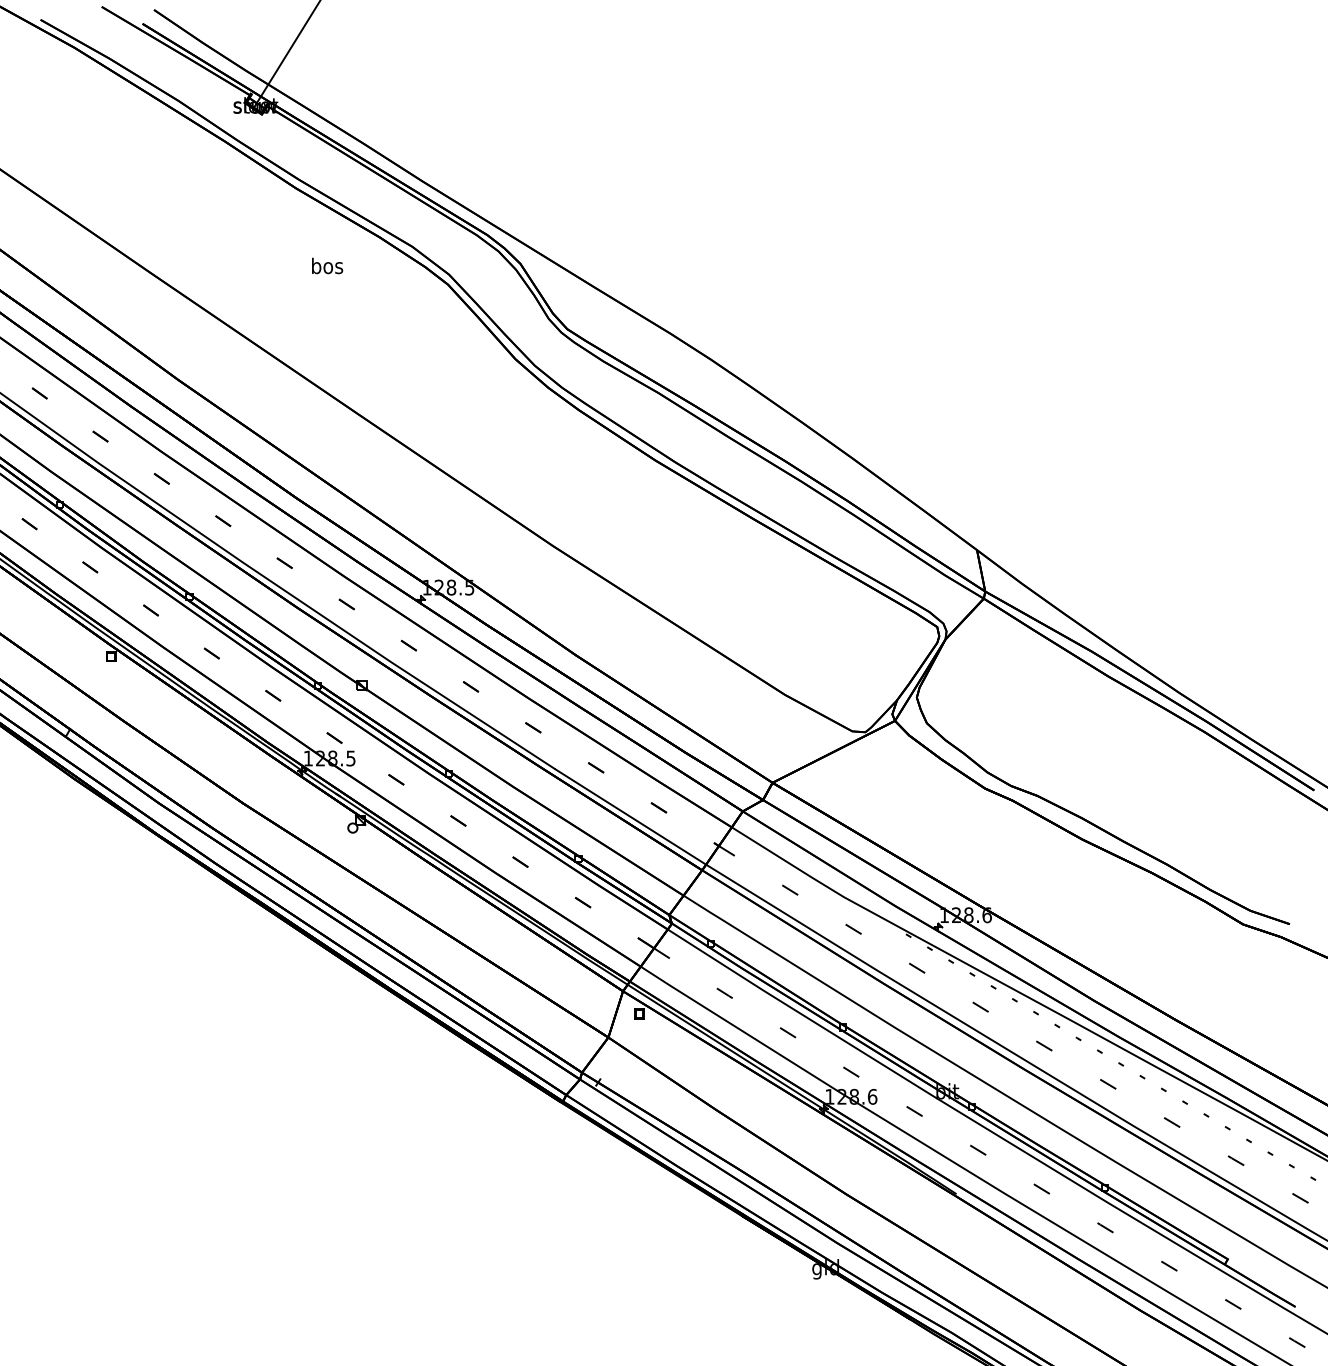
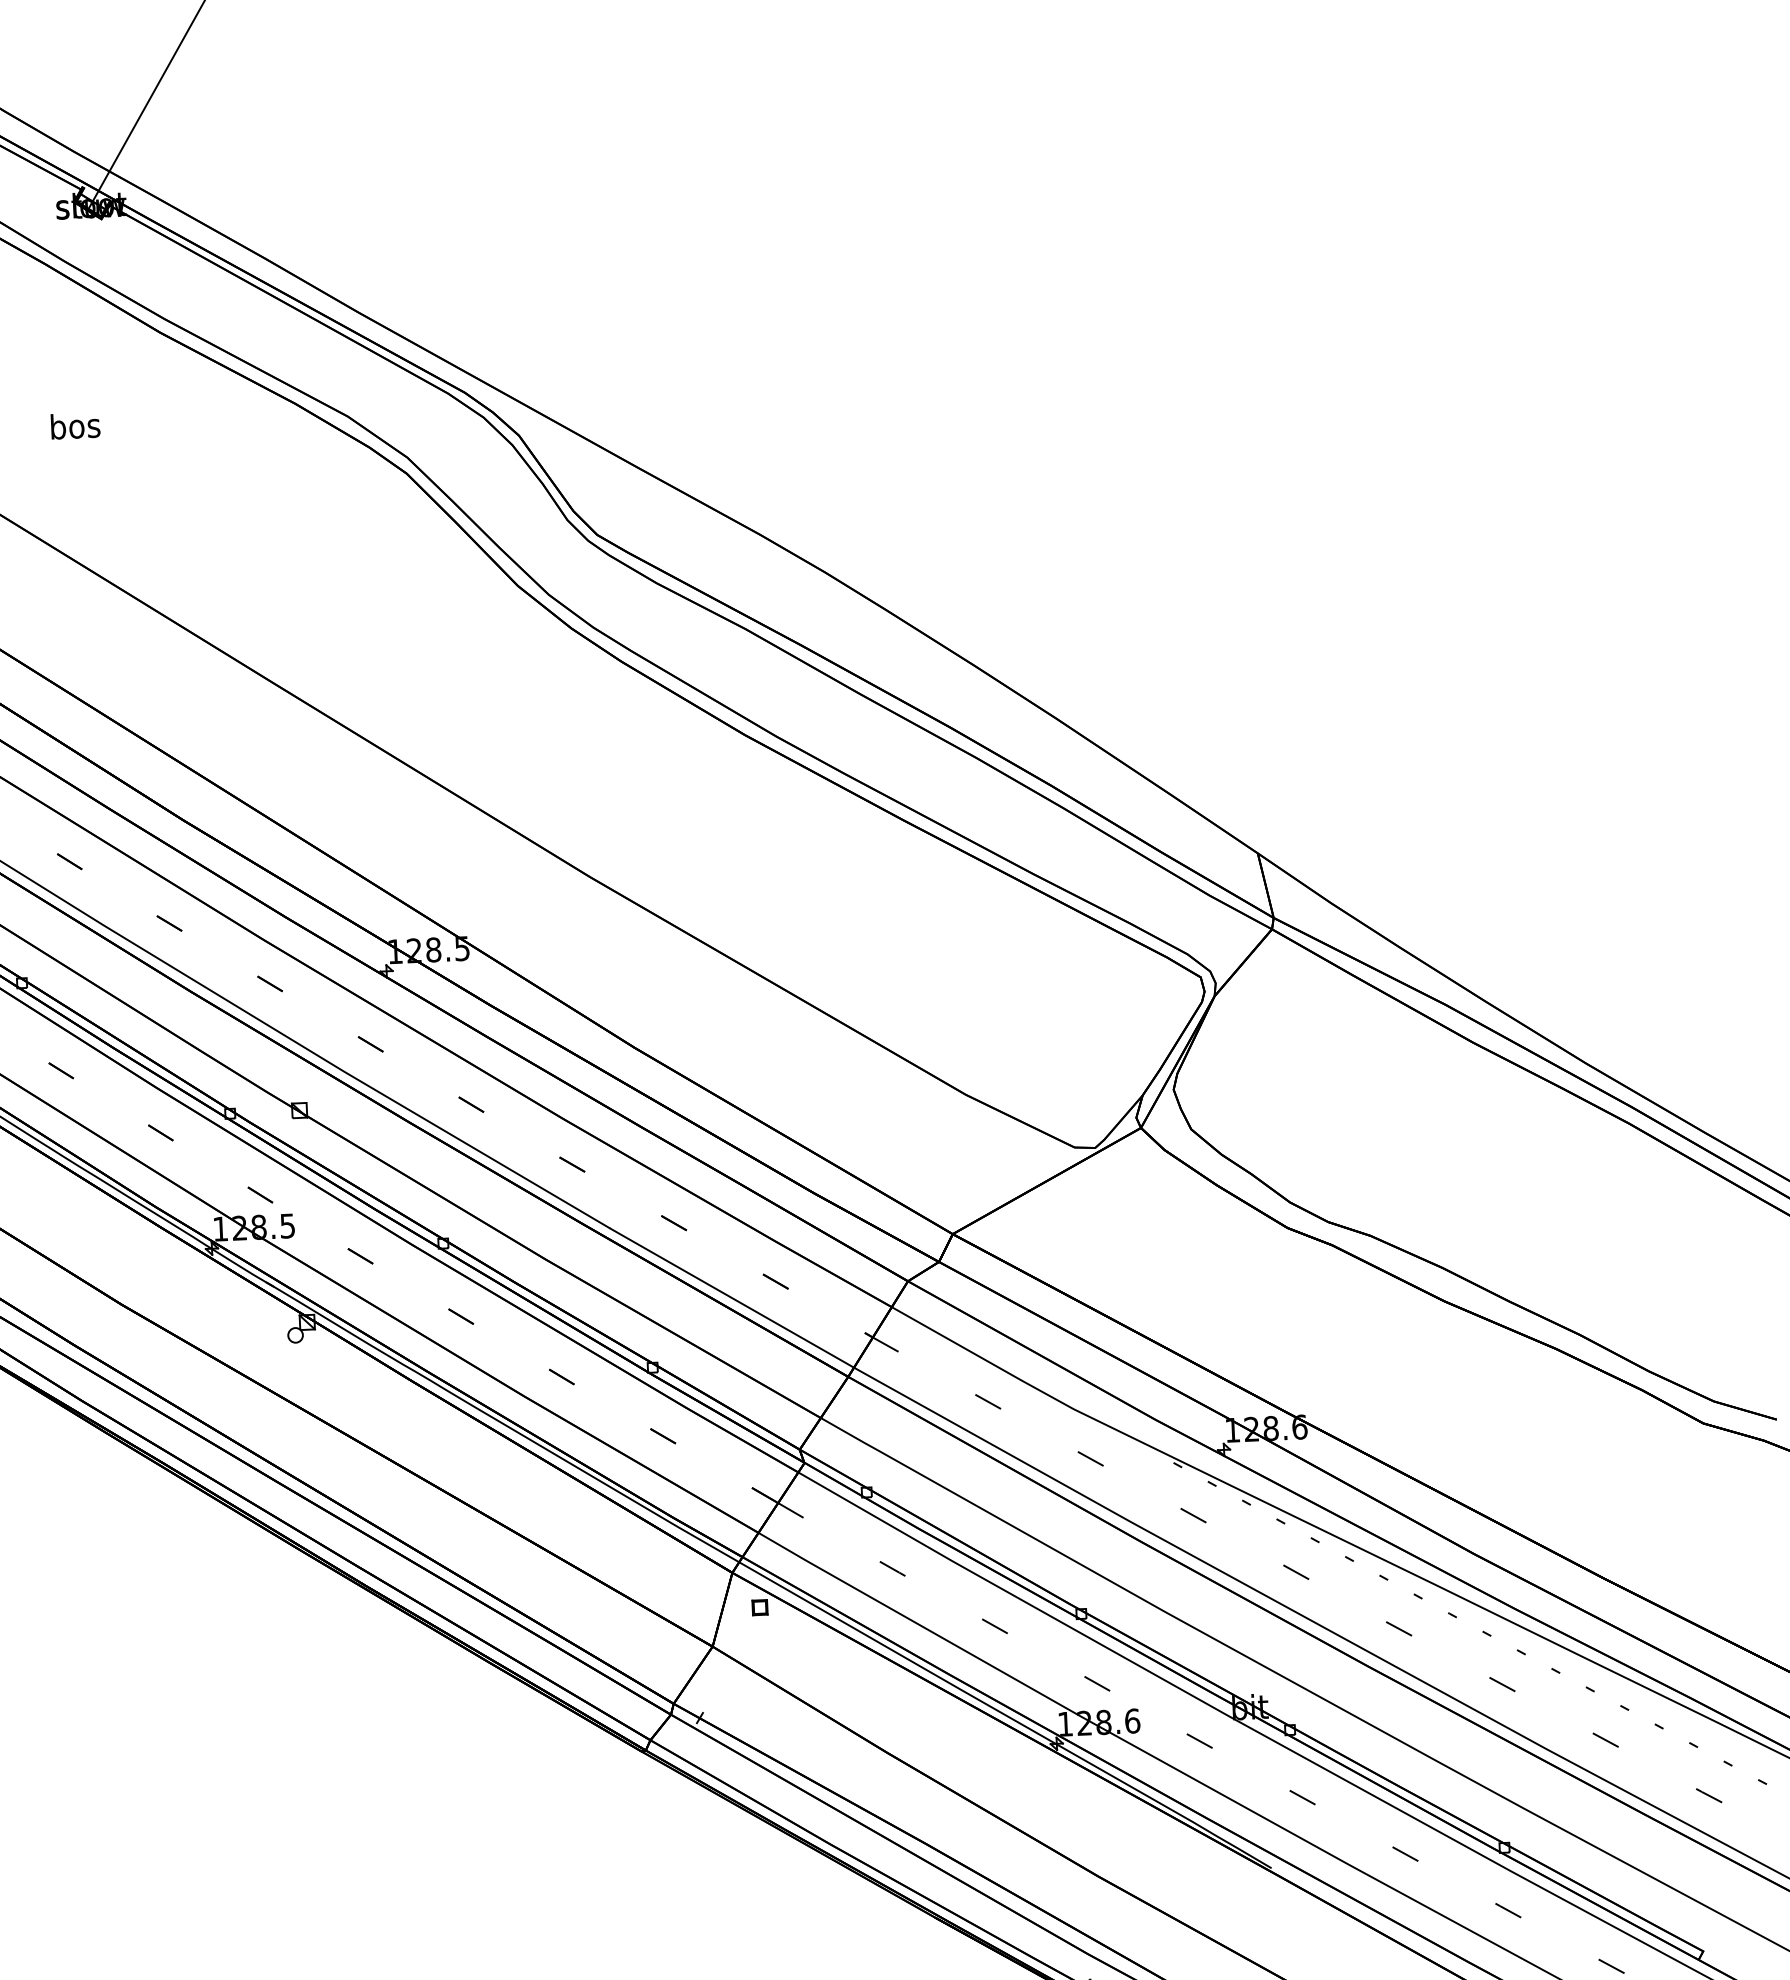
text: (327, 265) -> (75, 425), moved

